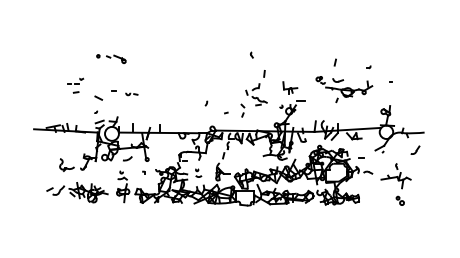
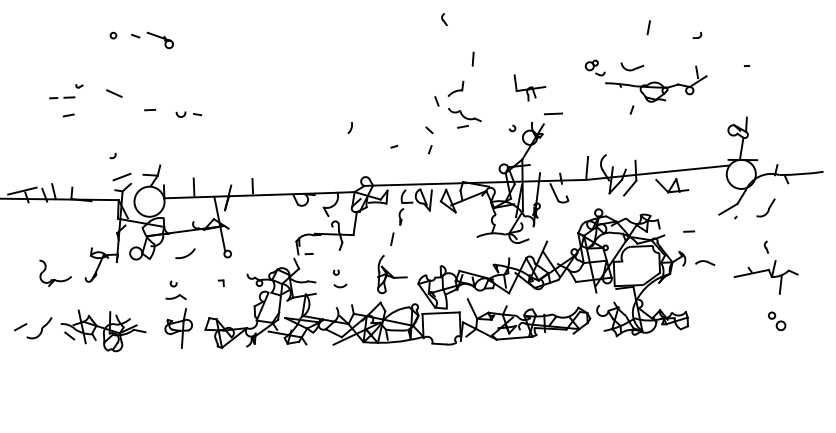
line: (334, 62) -> (646, 27), moved
line: (98, 97) -> (113, 92), moved
part: (415, 149) -> (766, 206), moved

